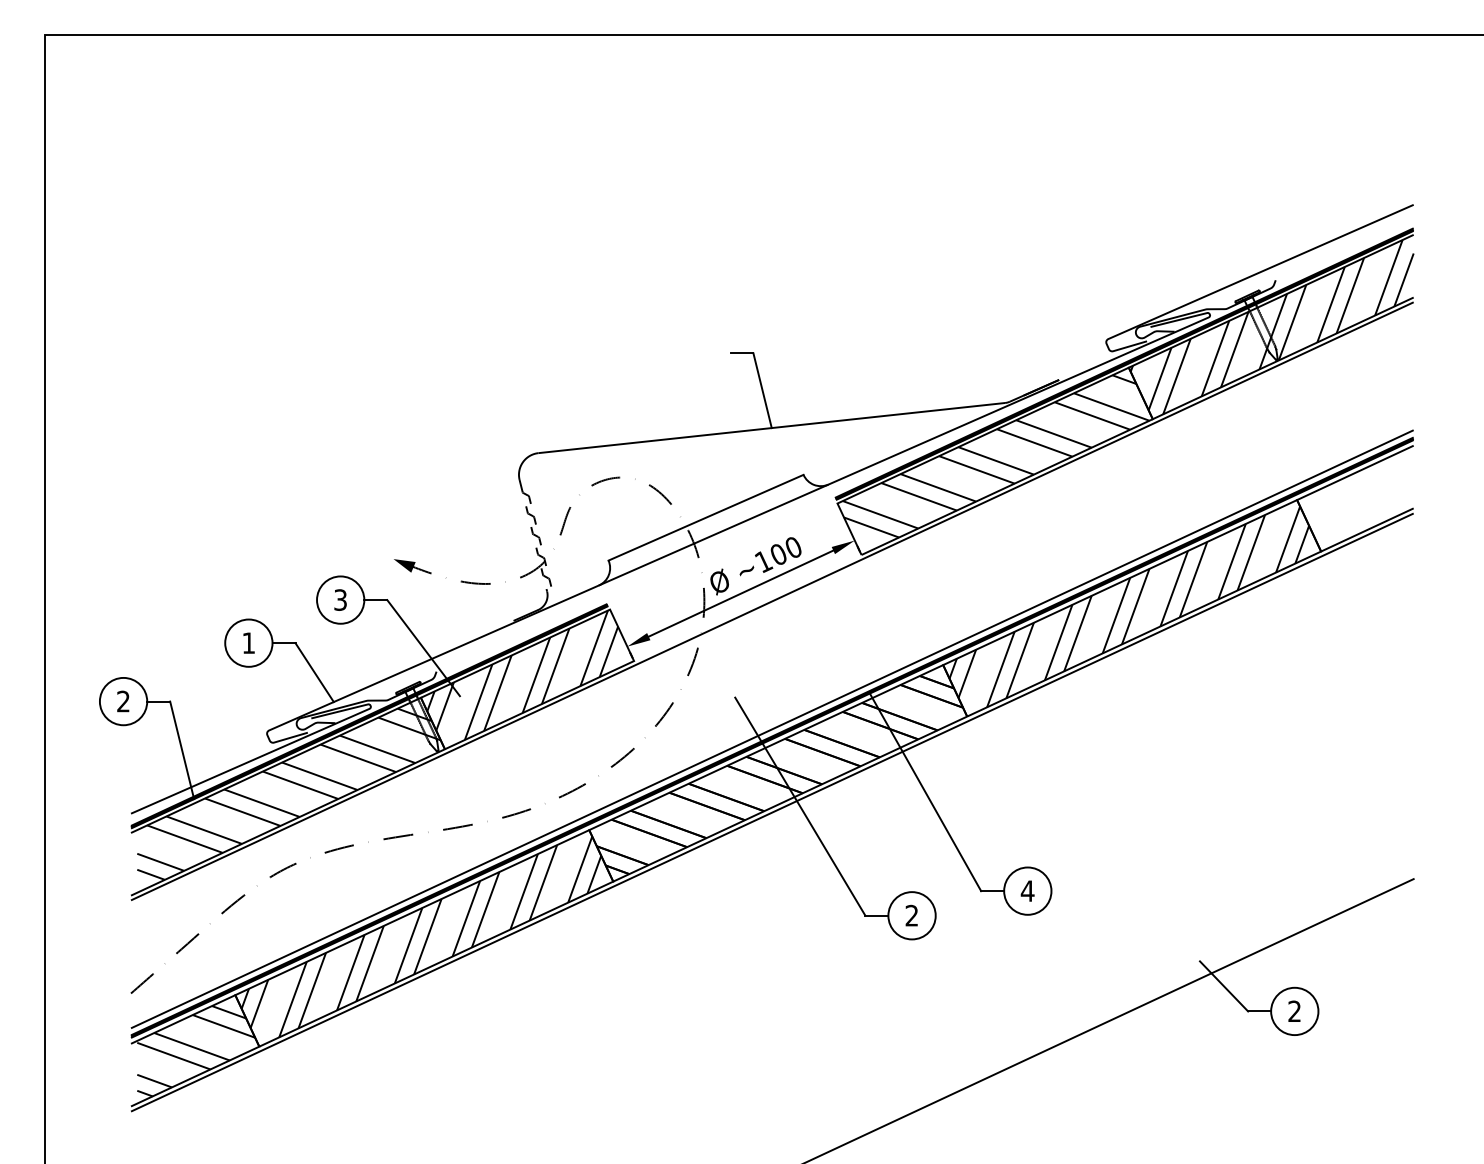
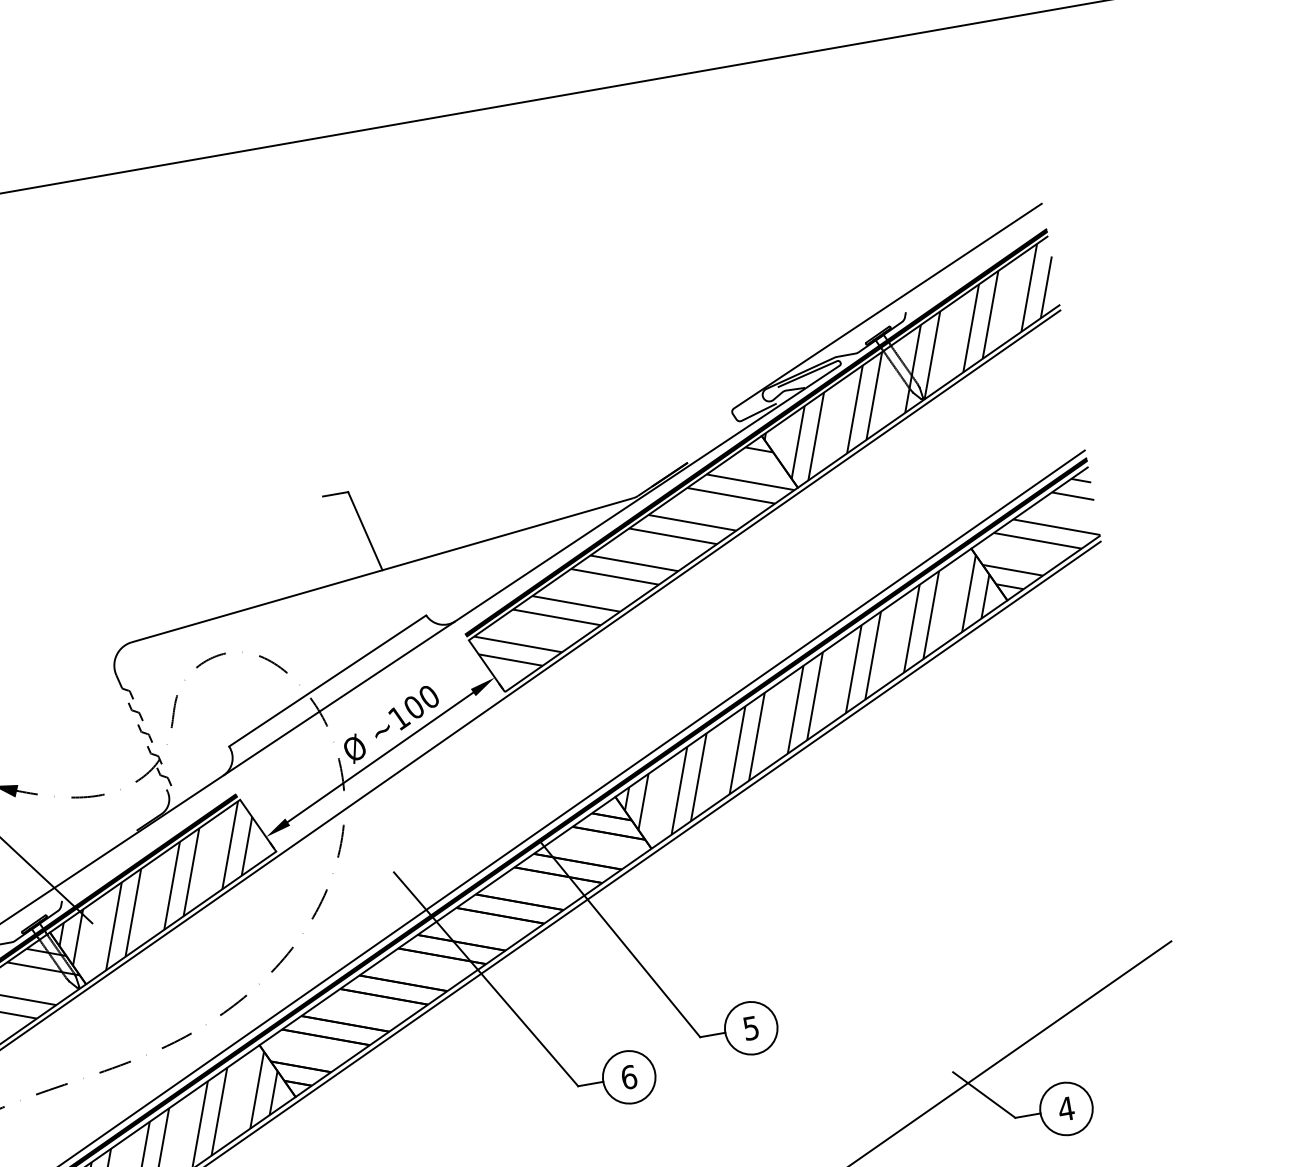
hatch: (1358, 498) -> (1038, 535), added
text: (1027, 891) -> (750, 1028), 4 -> 5
text: (911, 915) -> (628, 1077), 2 -> 6
text: (1294, 1010) -> (1065, 1107), 2 -> 4

